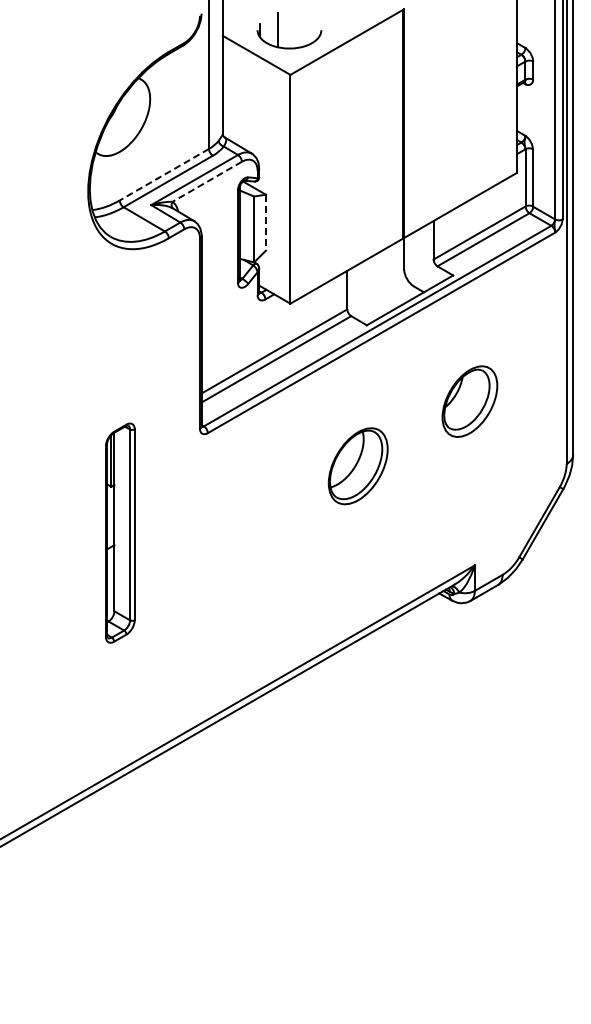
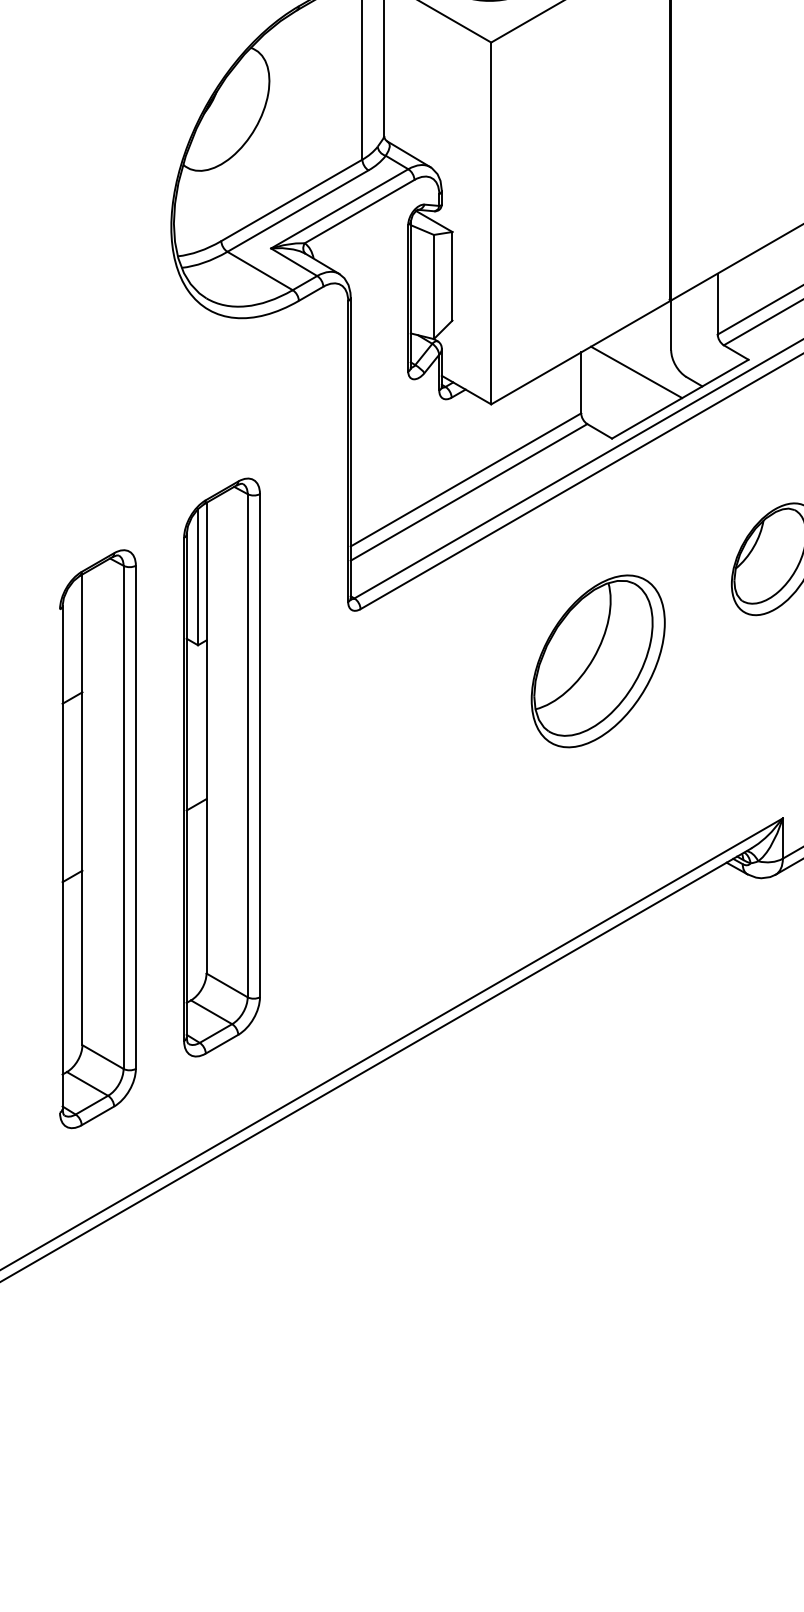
line: (163, 174) -> (290, 200), dashed -> solid
line: (206, 182) -> (358, 212), dashed -> solid
line: (265, 222) -> (451, 275), dashed -> solid
line: (382, 283) -> (636, 372), added
part: (358, 466) -> (598, 661), size x1.43
part: (120, 532) -> (222, 766), size x1.67
part: (41, 578) -> (97, 839), added

